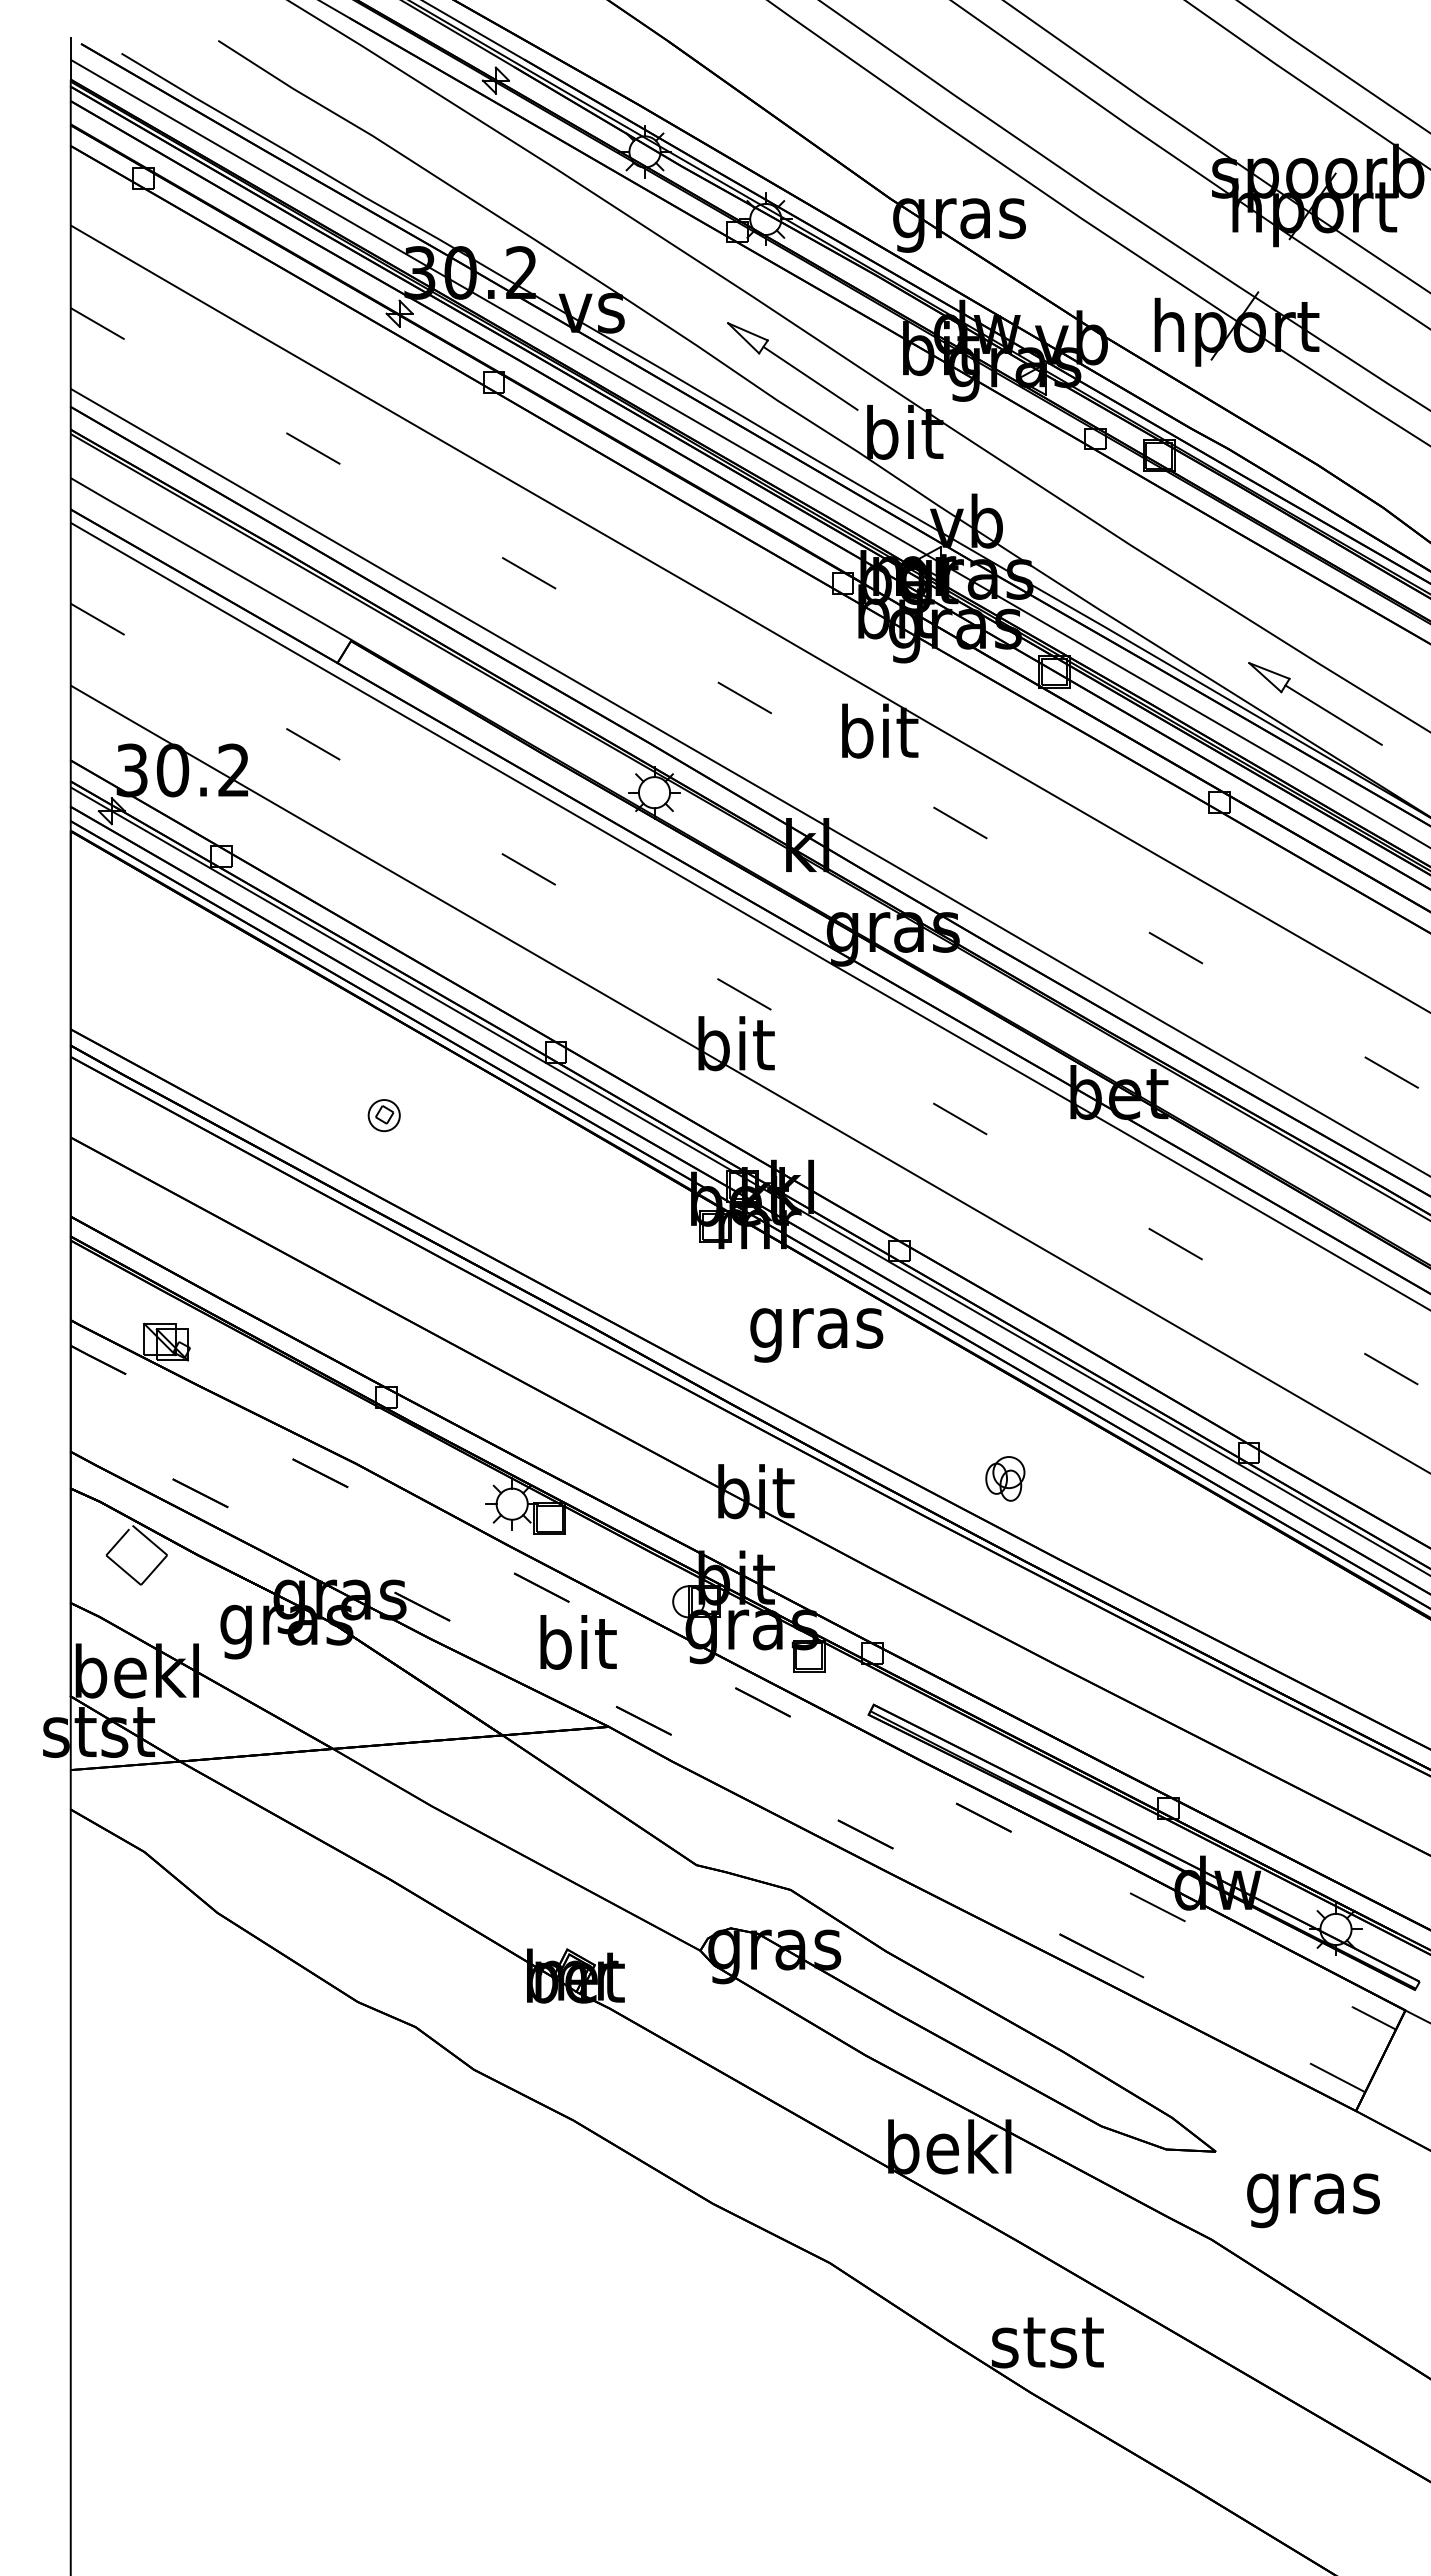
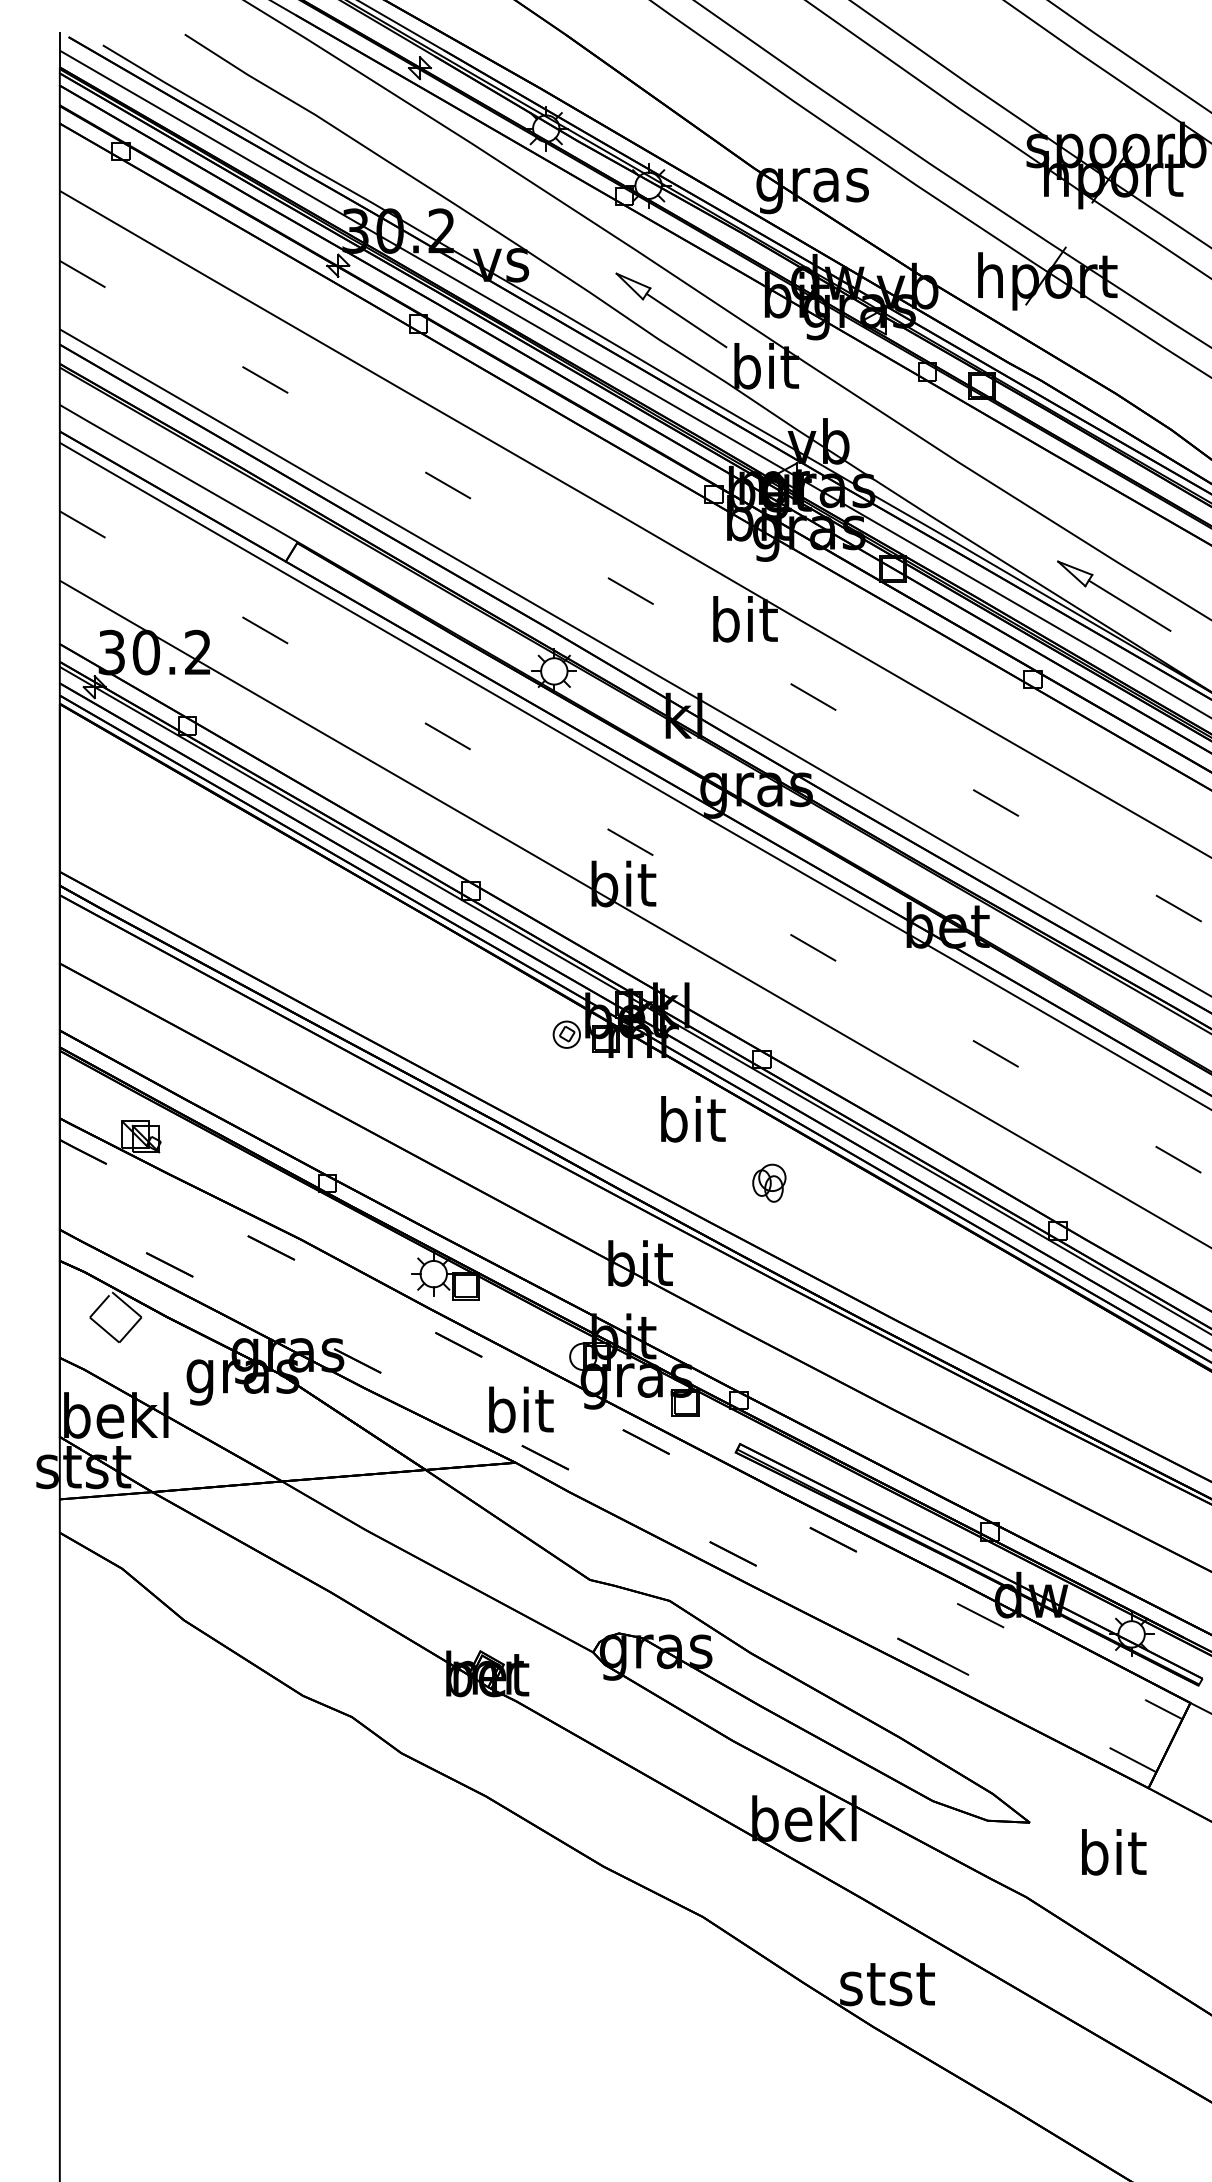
part: (383, 1115) -> (566, 1034), moved
text: (816, 1328) -> (691, 1125), gras -> bit
part: (1005, 1478) -> (769, 1182), moved
text: (578, 1642) -> (521, 1409), moved
text: (1313, 2193) -> (1112, 1858), gras -> bit

